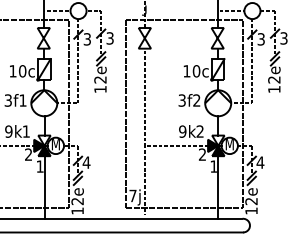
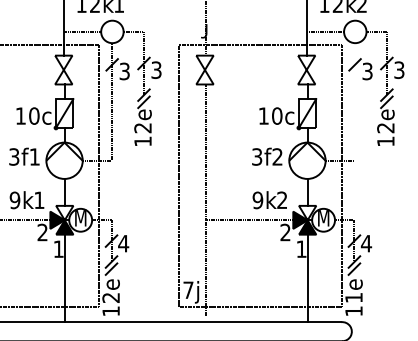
line: (252, 60) -> (355, 101), removed
text: (251, 201) -> (353, 297), 12e -> 11e

